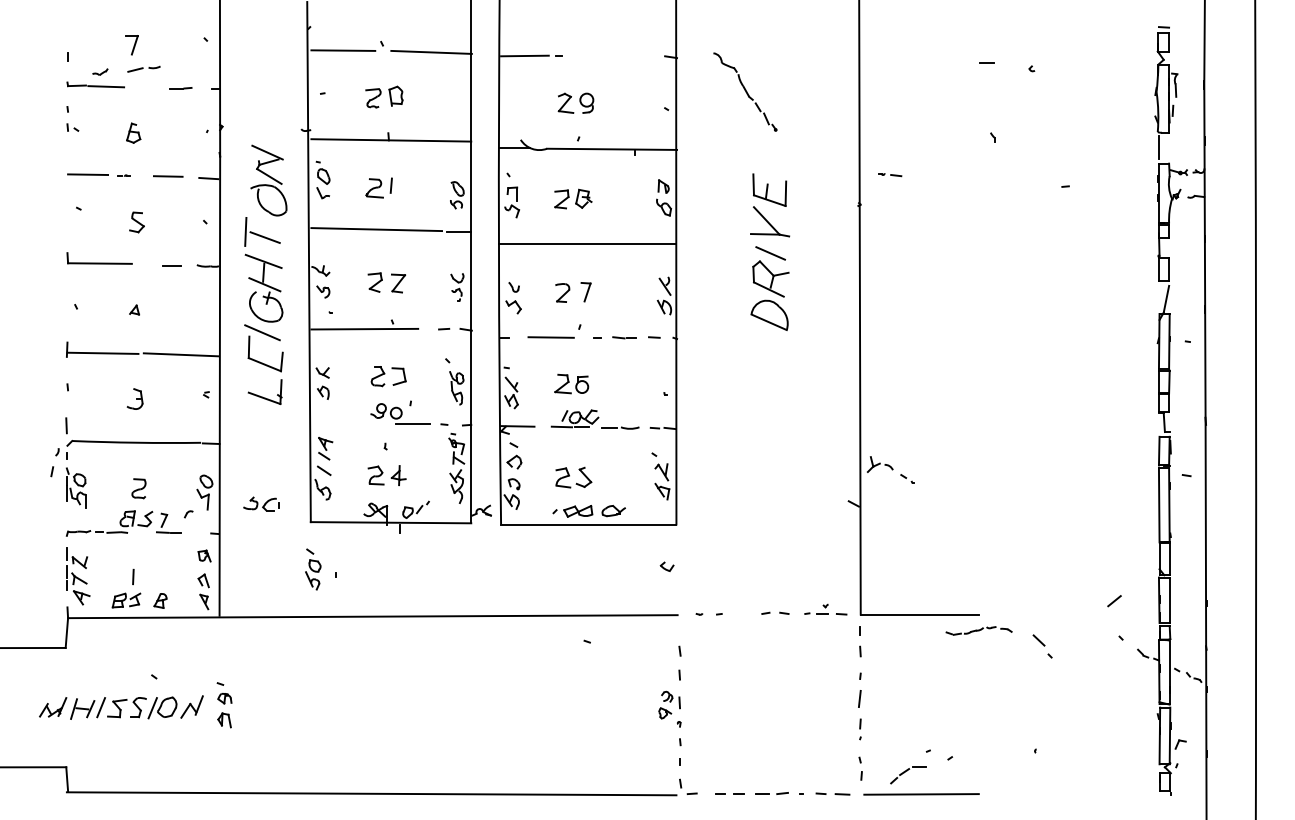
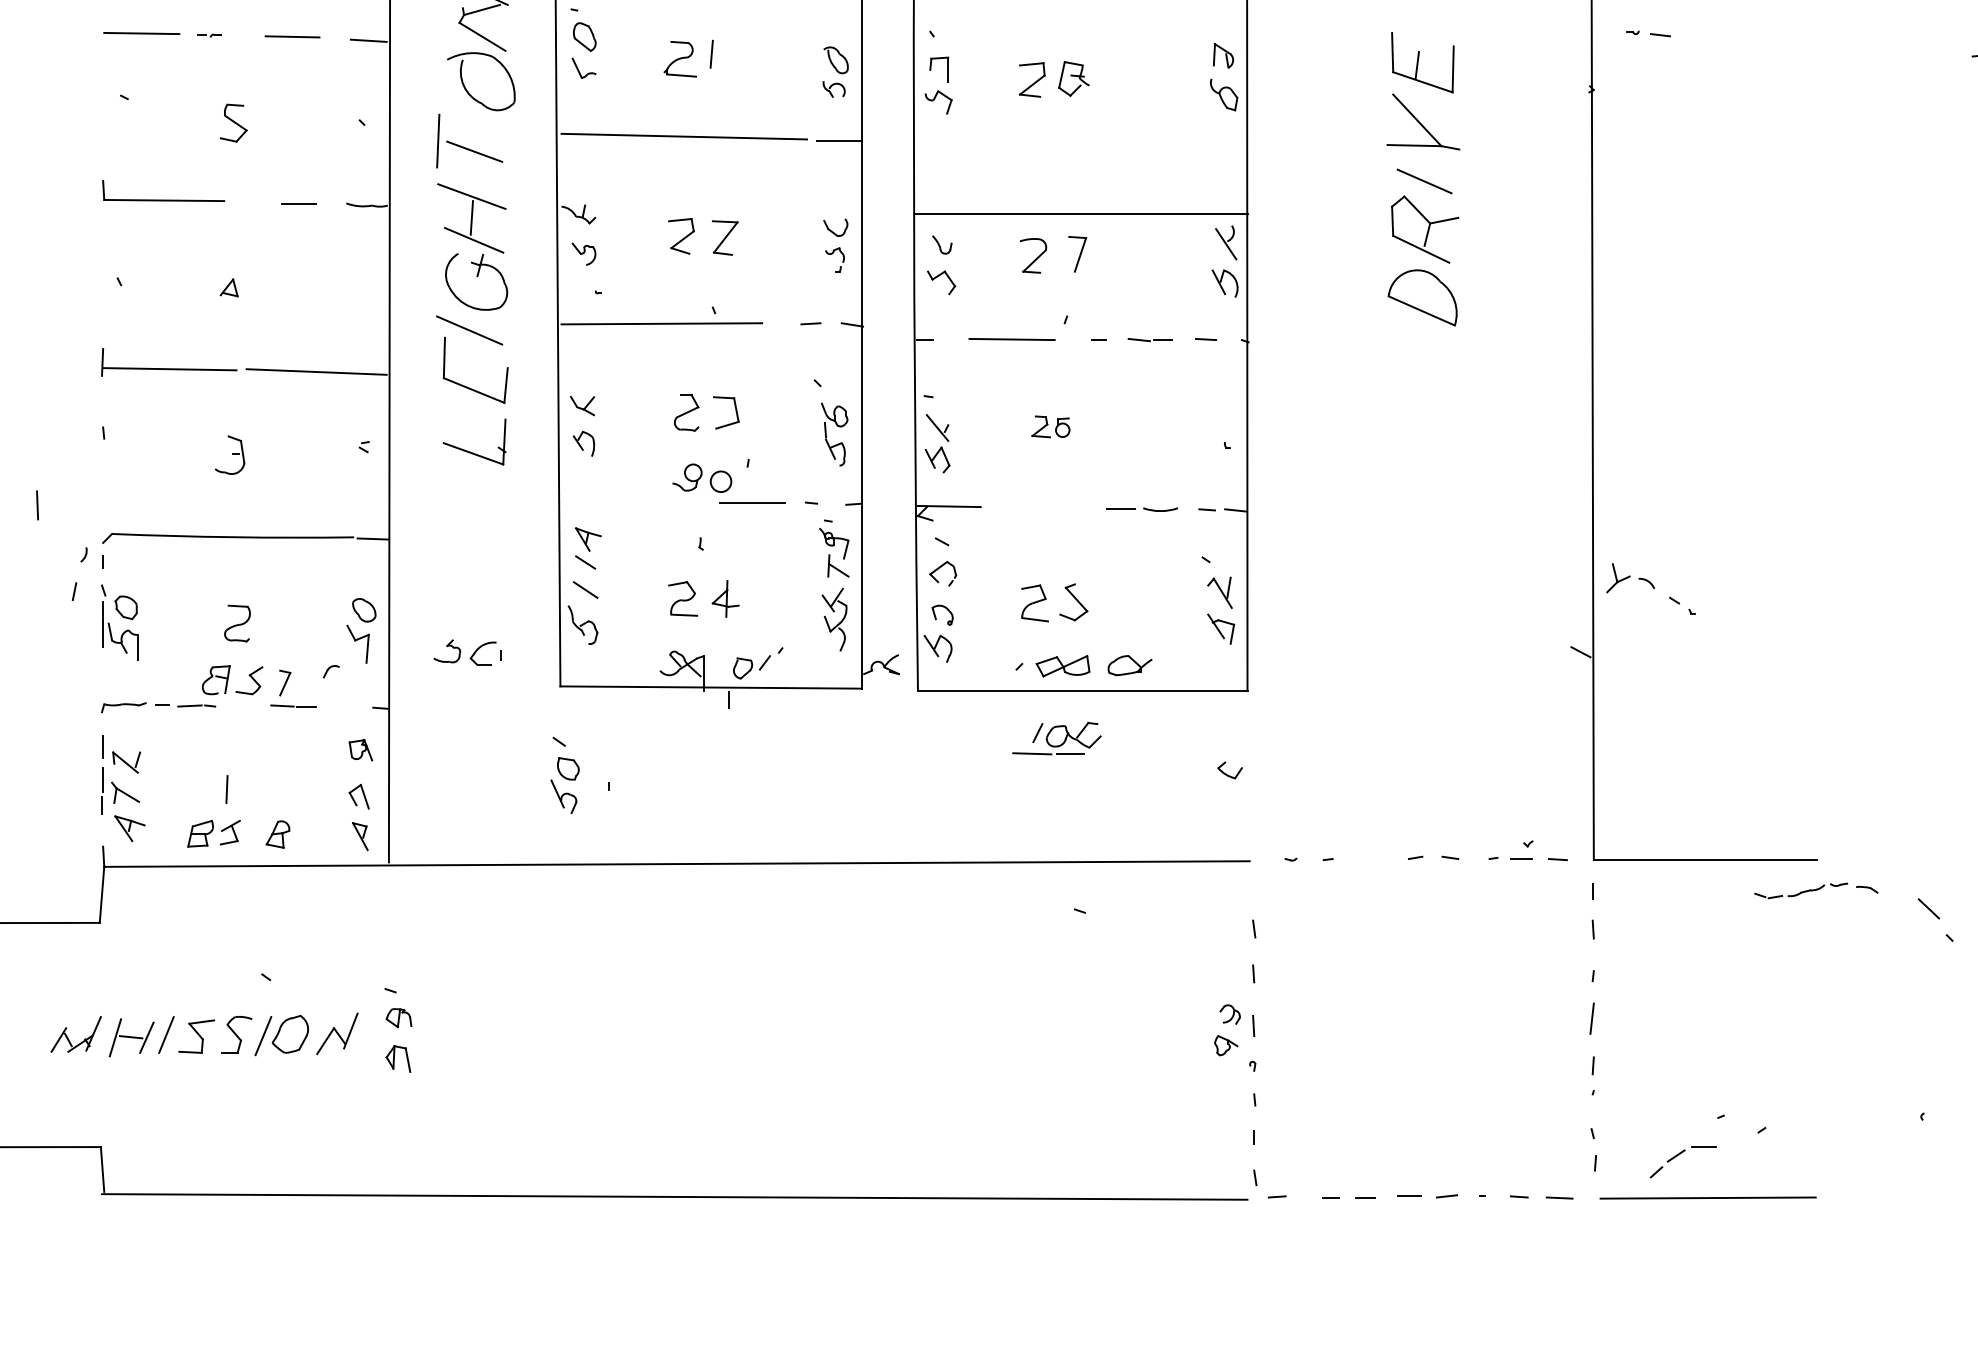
line: (587, 243) -> (1080, 213), moved
part: (571, 383) -> (1050, 425), size x0.6
part: (574, 418) -> (1055, 737), moved
line: (66, 425) -> (37, 504), moved

